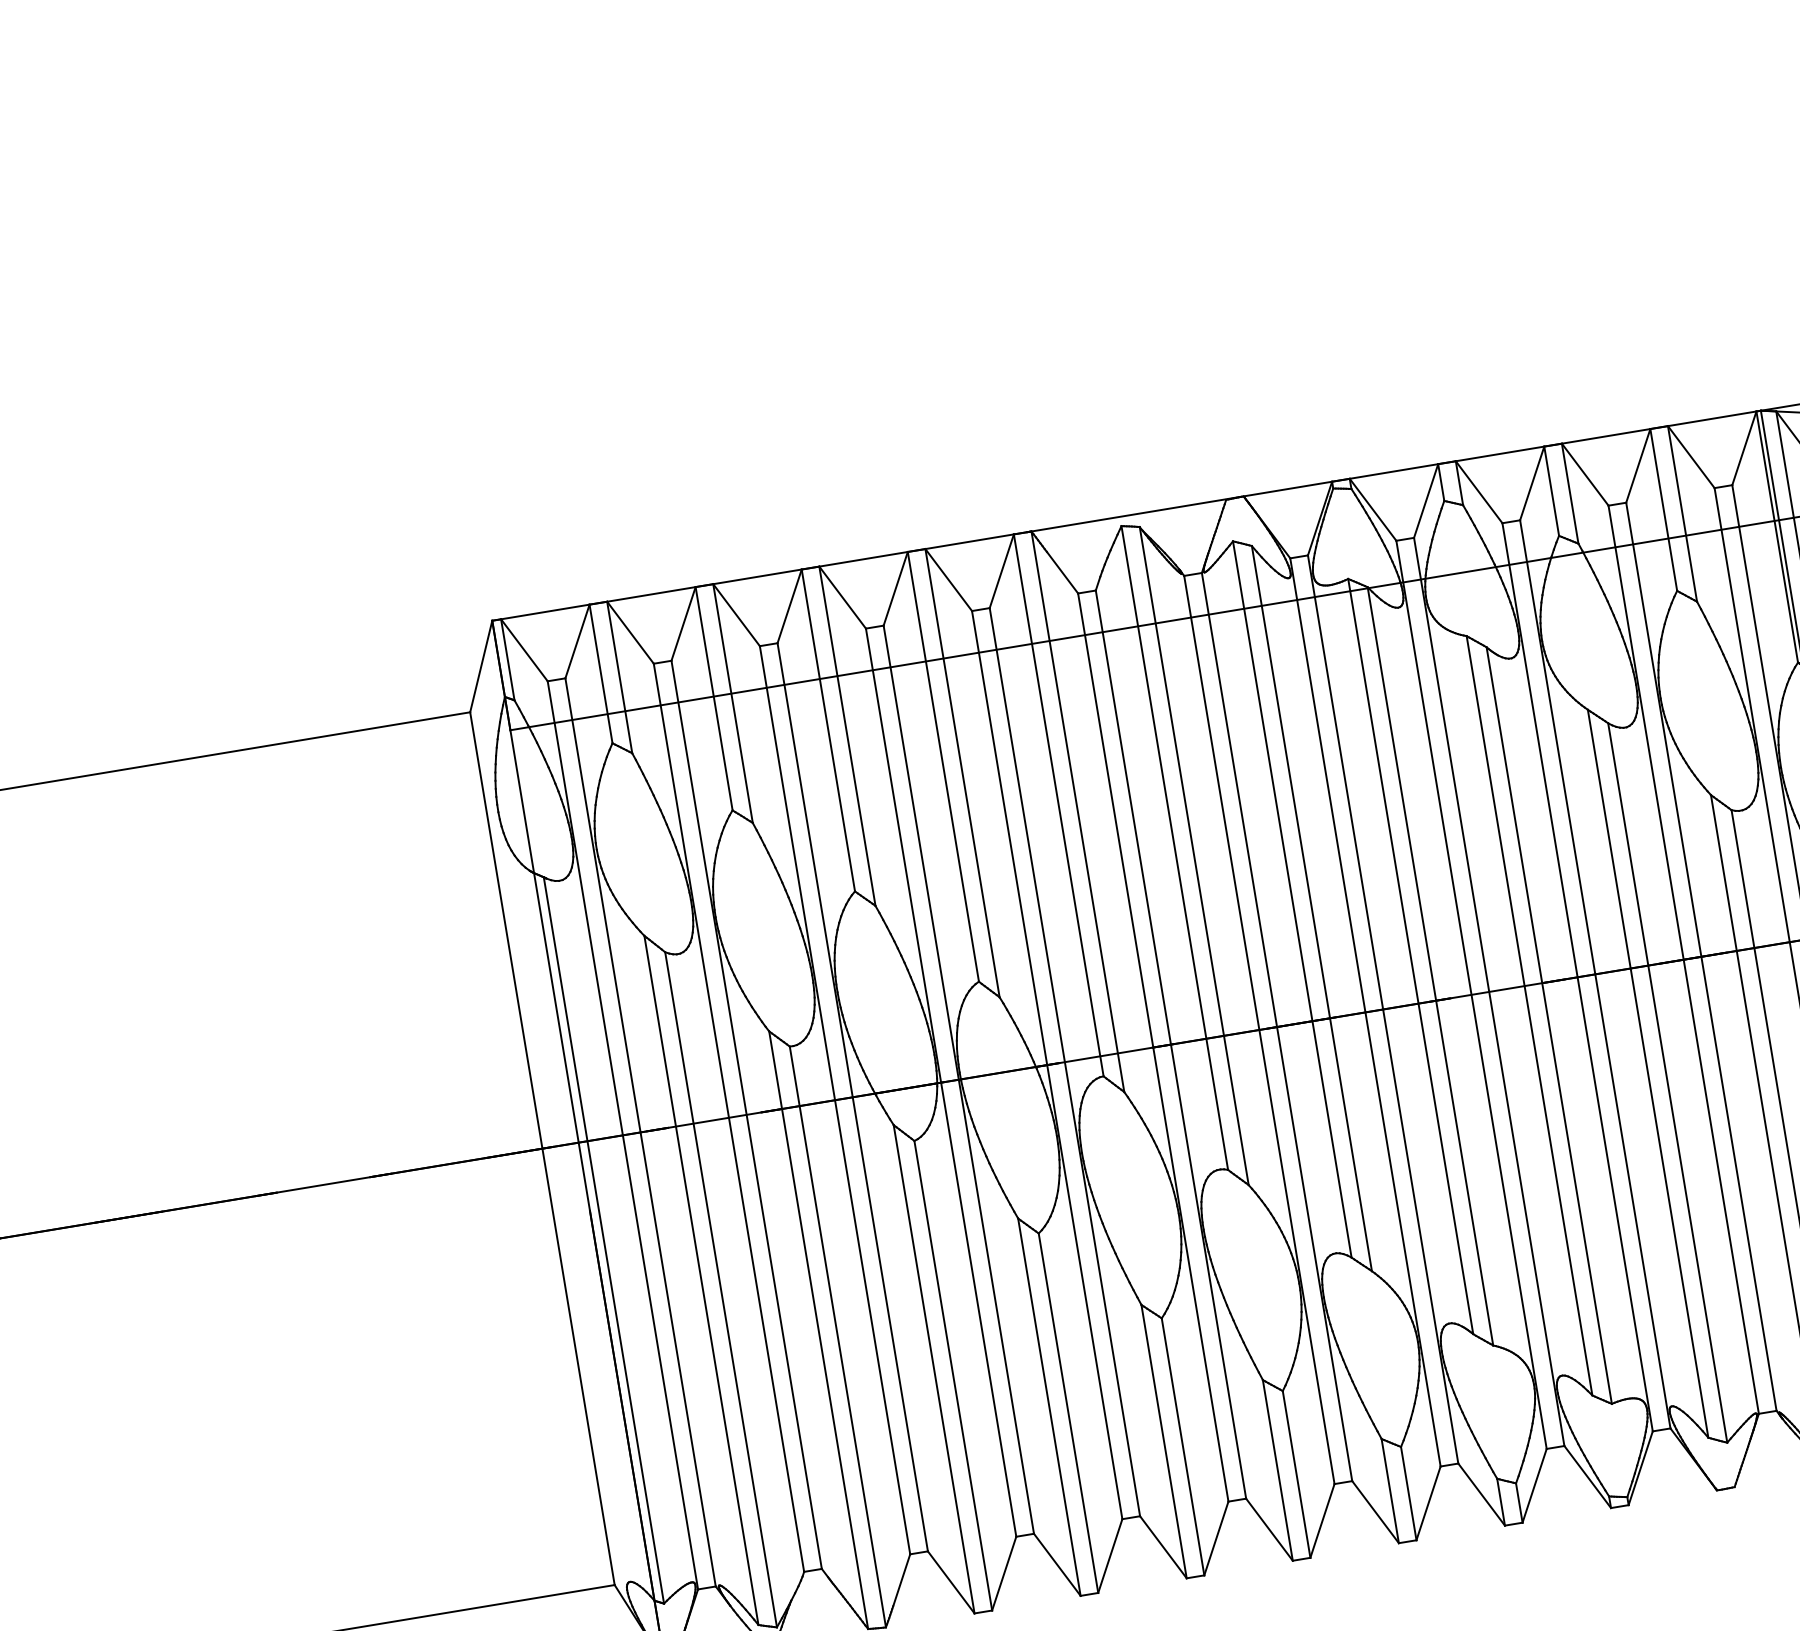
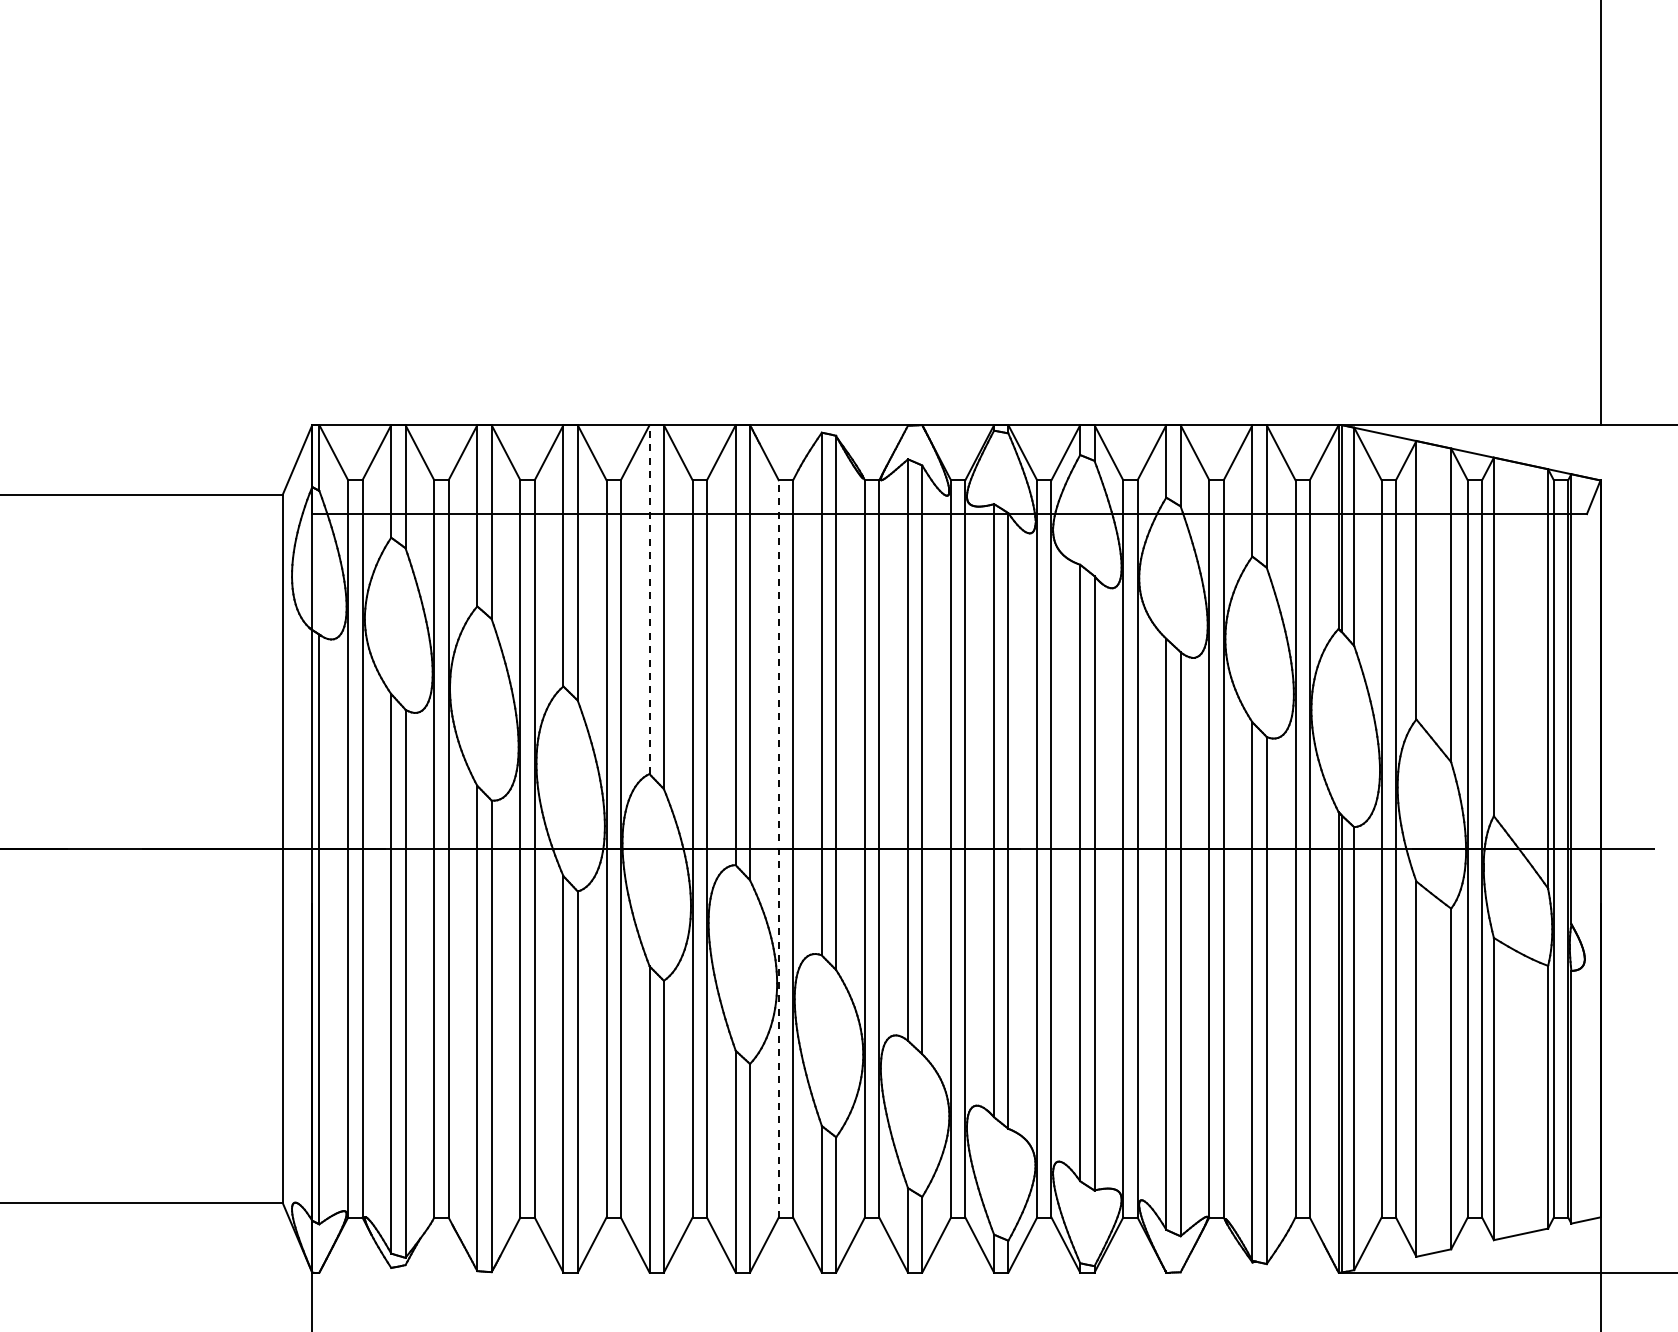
line: (943, 766) -> (649, 599), solid -> dashed
line: (1152, 1047) -> (778, 848), solid -> dashed

